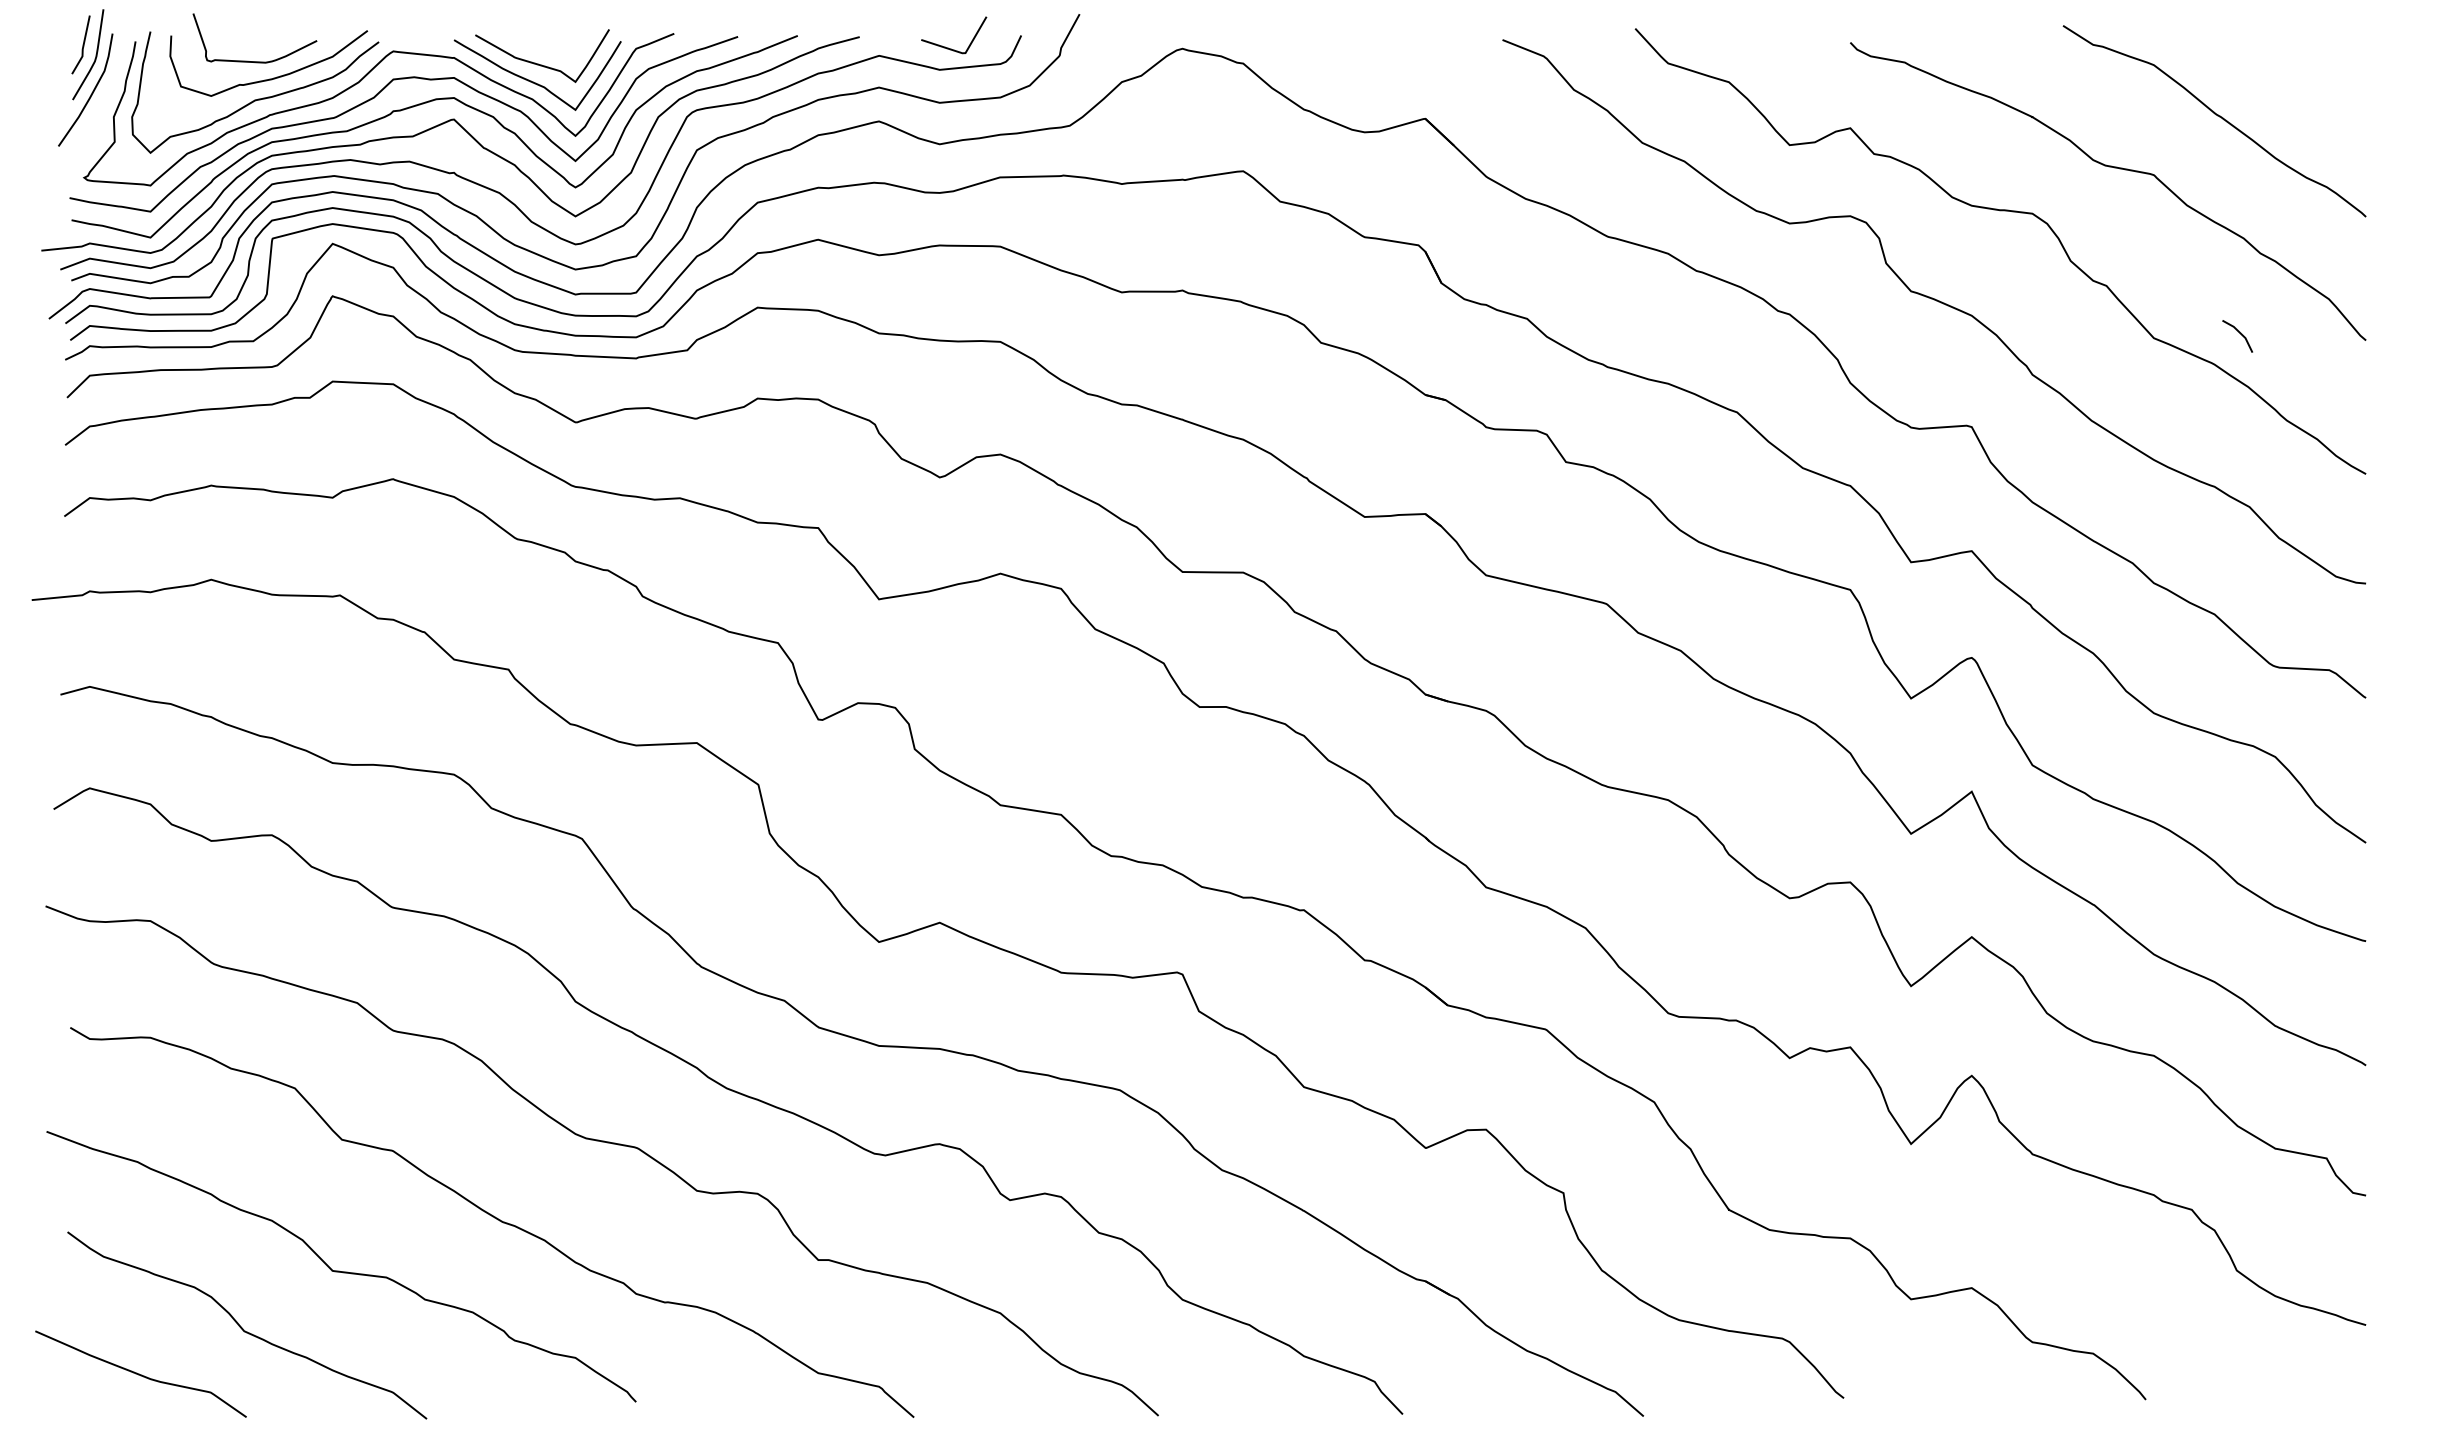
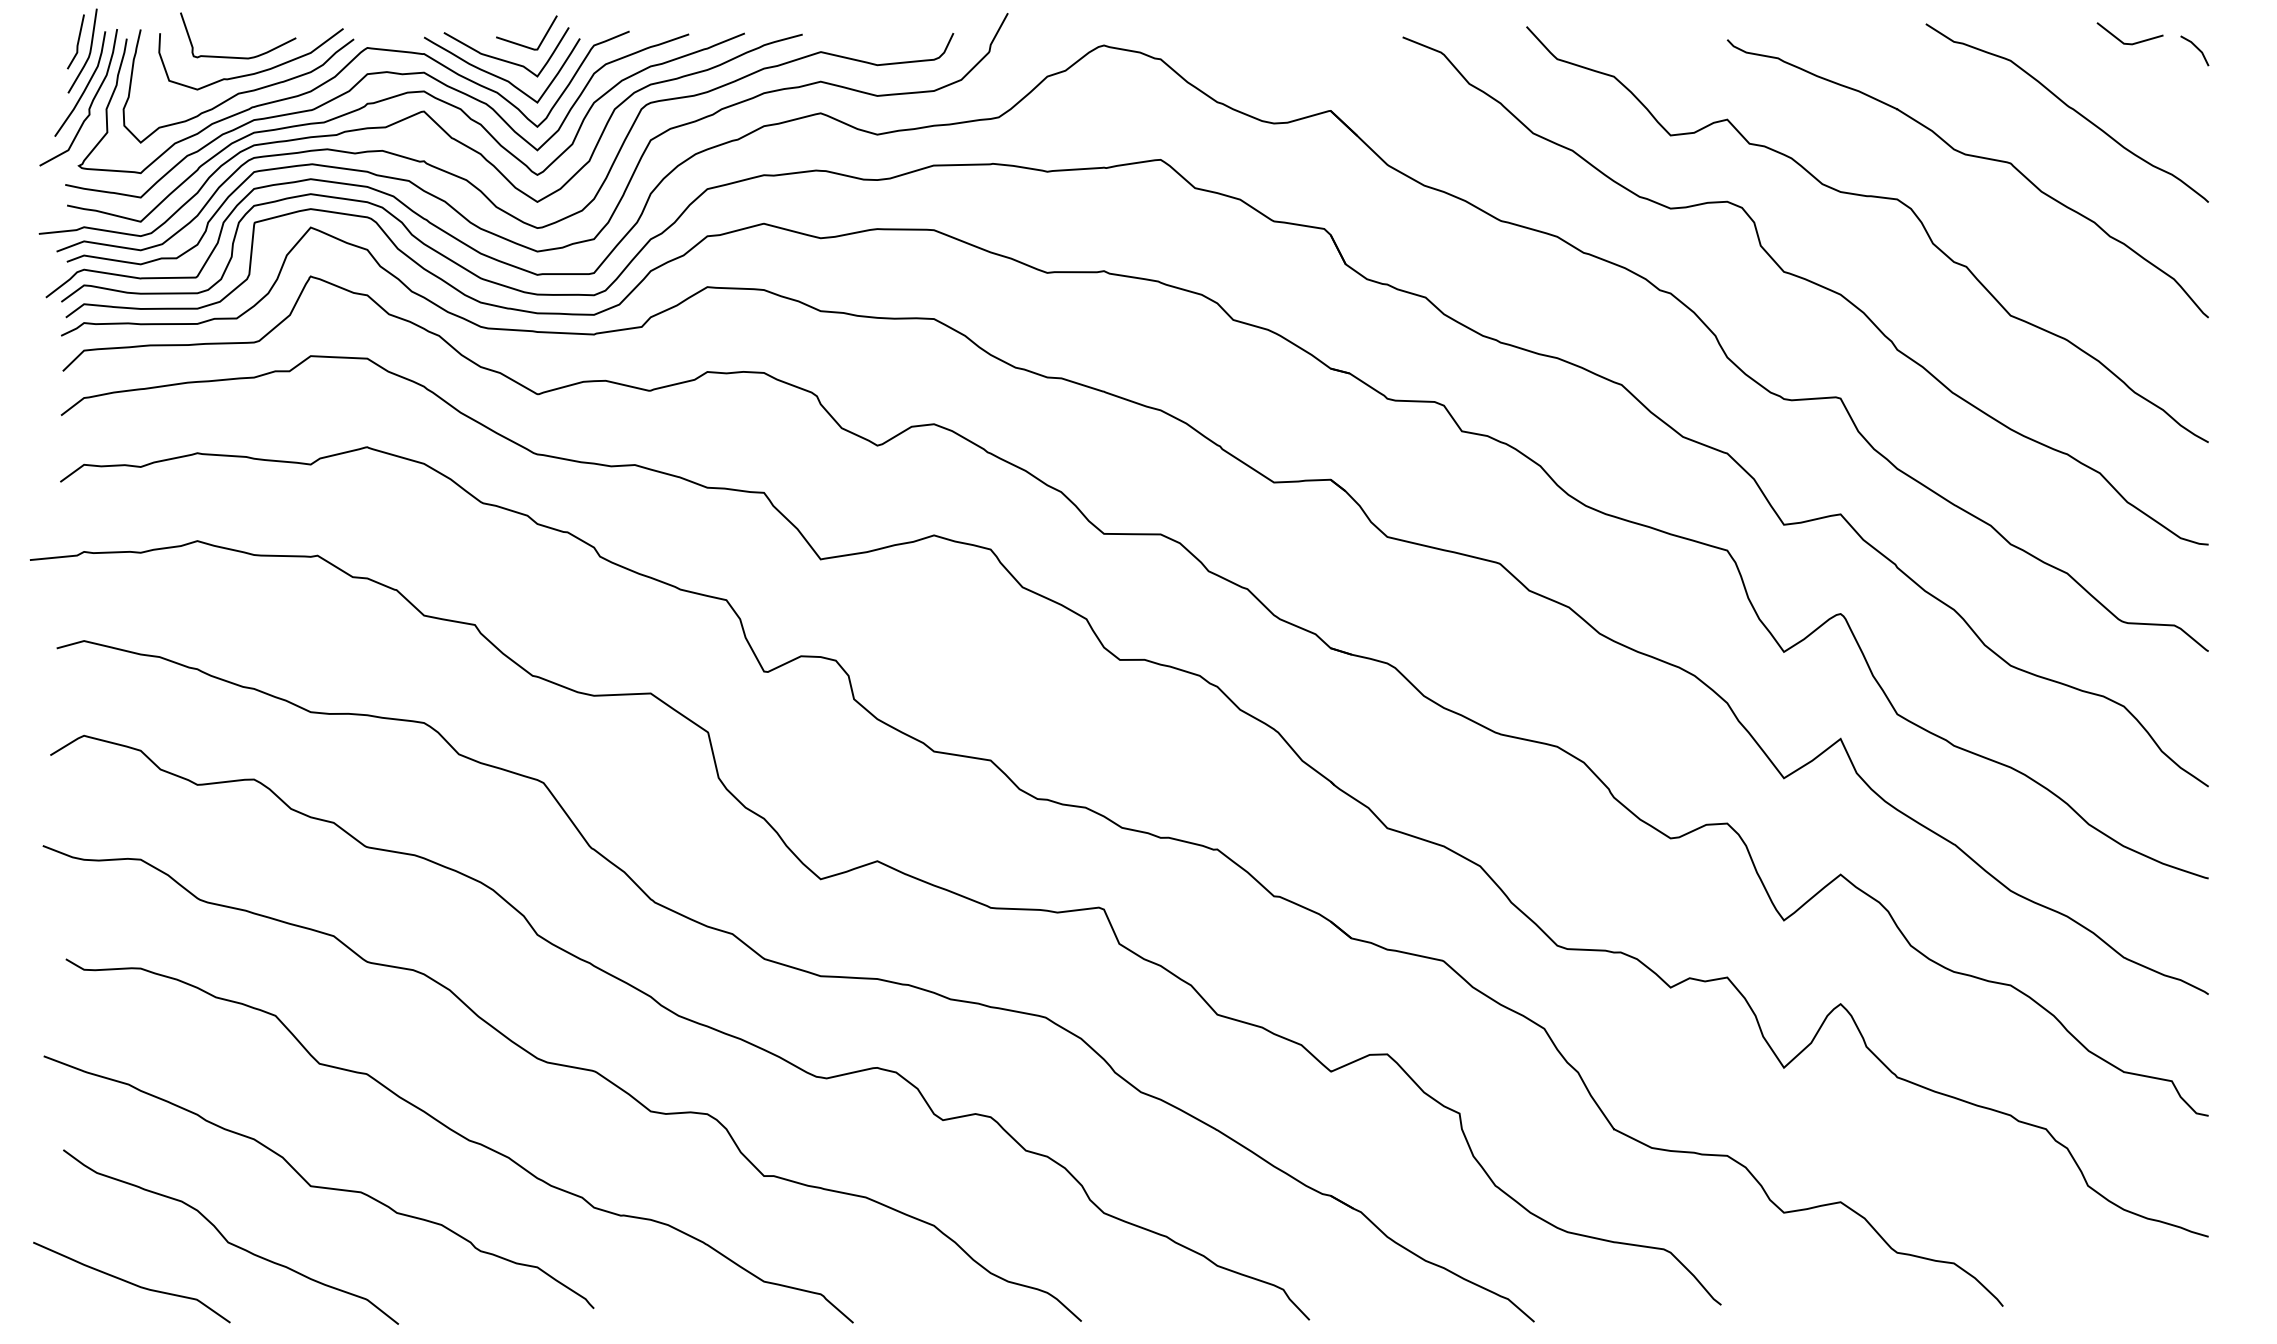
line: (2281, 46) -> (2129, 43), added
line: (949, 47) -> (522, 44), moved
curve: (96, 110) -> (90, 103), added
line: (2239, 333) -> (2196, 48), moved

